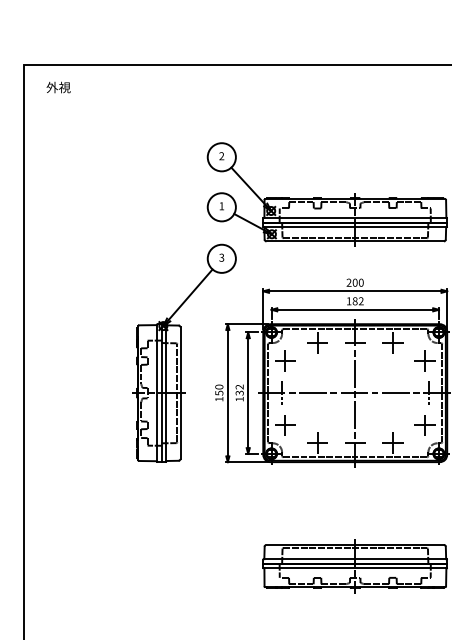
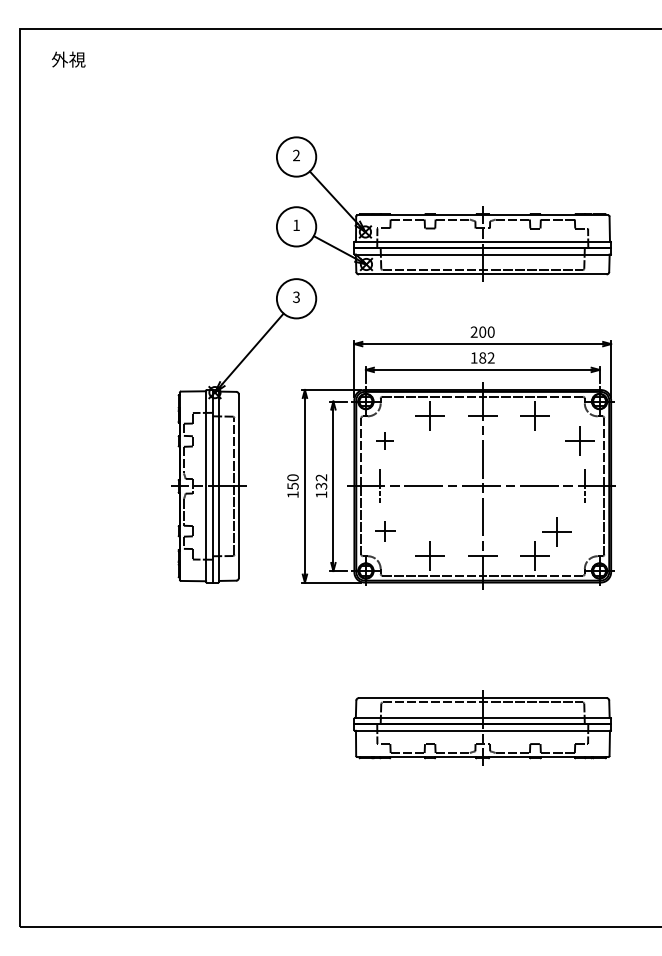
part: (284, 360) -> (384, 440), size x0.6
part: (284, 424) -> (384, 530), size x0.7
part: (424, 424) -> (556, 531), moved

